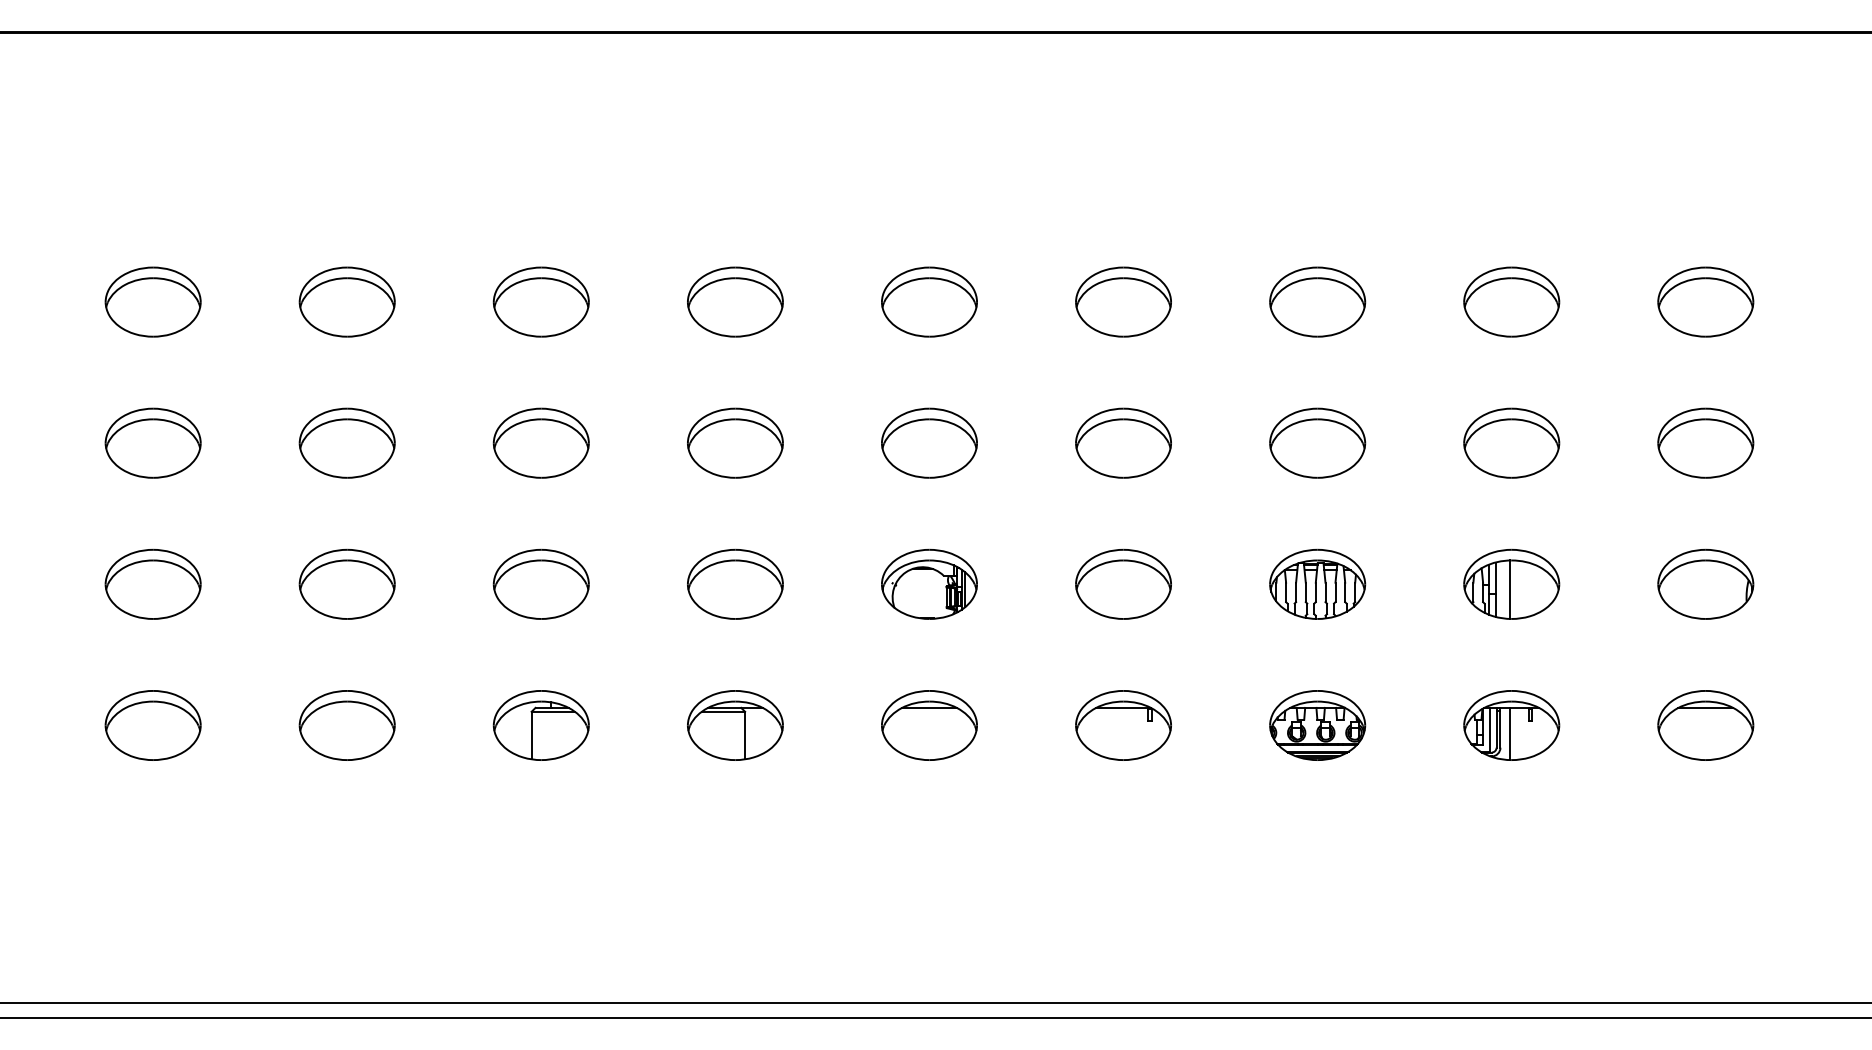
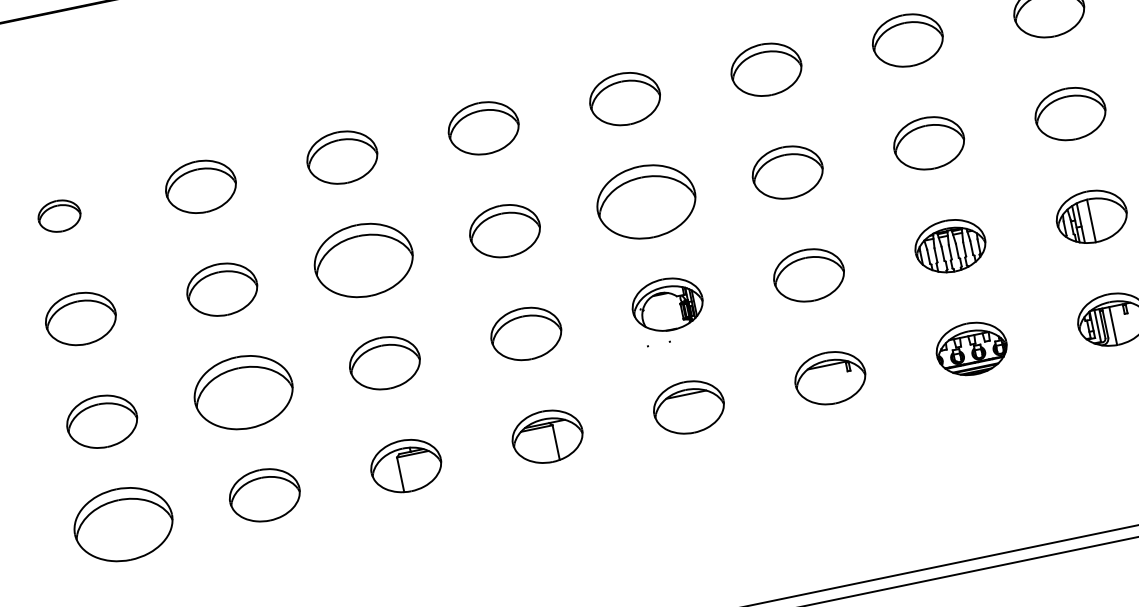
part: (152, 301) -> (59, 215), size x0.6
part: (540, 442) -> (362, 260), size x1.4
part: (929, 442) -> (646, 201), size x1.4
part: (346, 583) -> (242, 392), size x1.4
part: (152, 725) -> (122, 524), size x1.4

